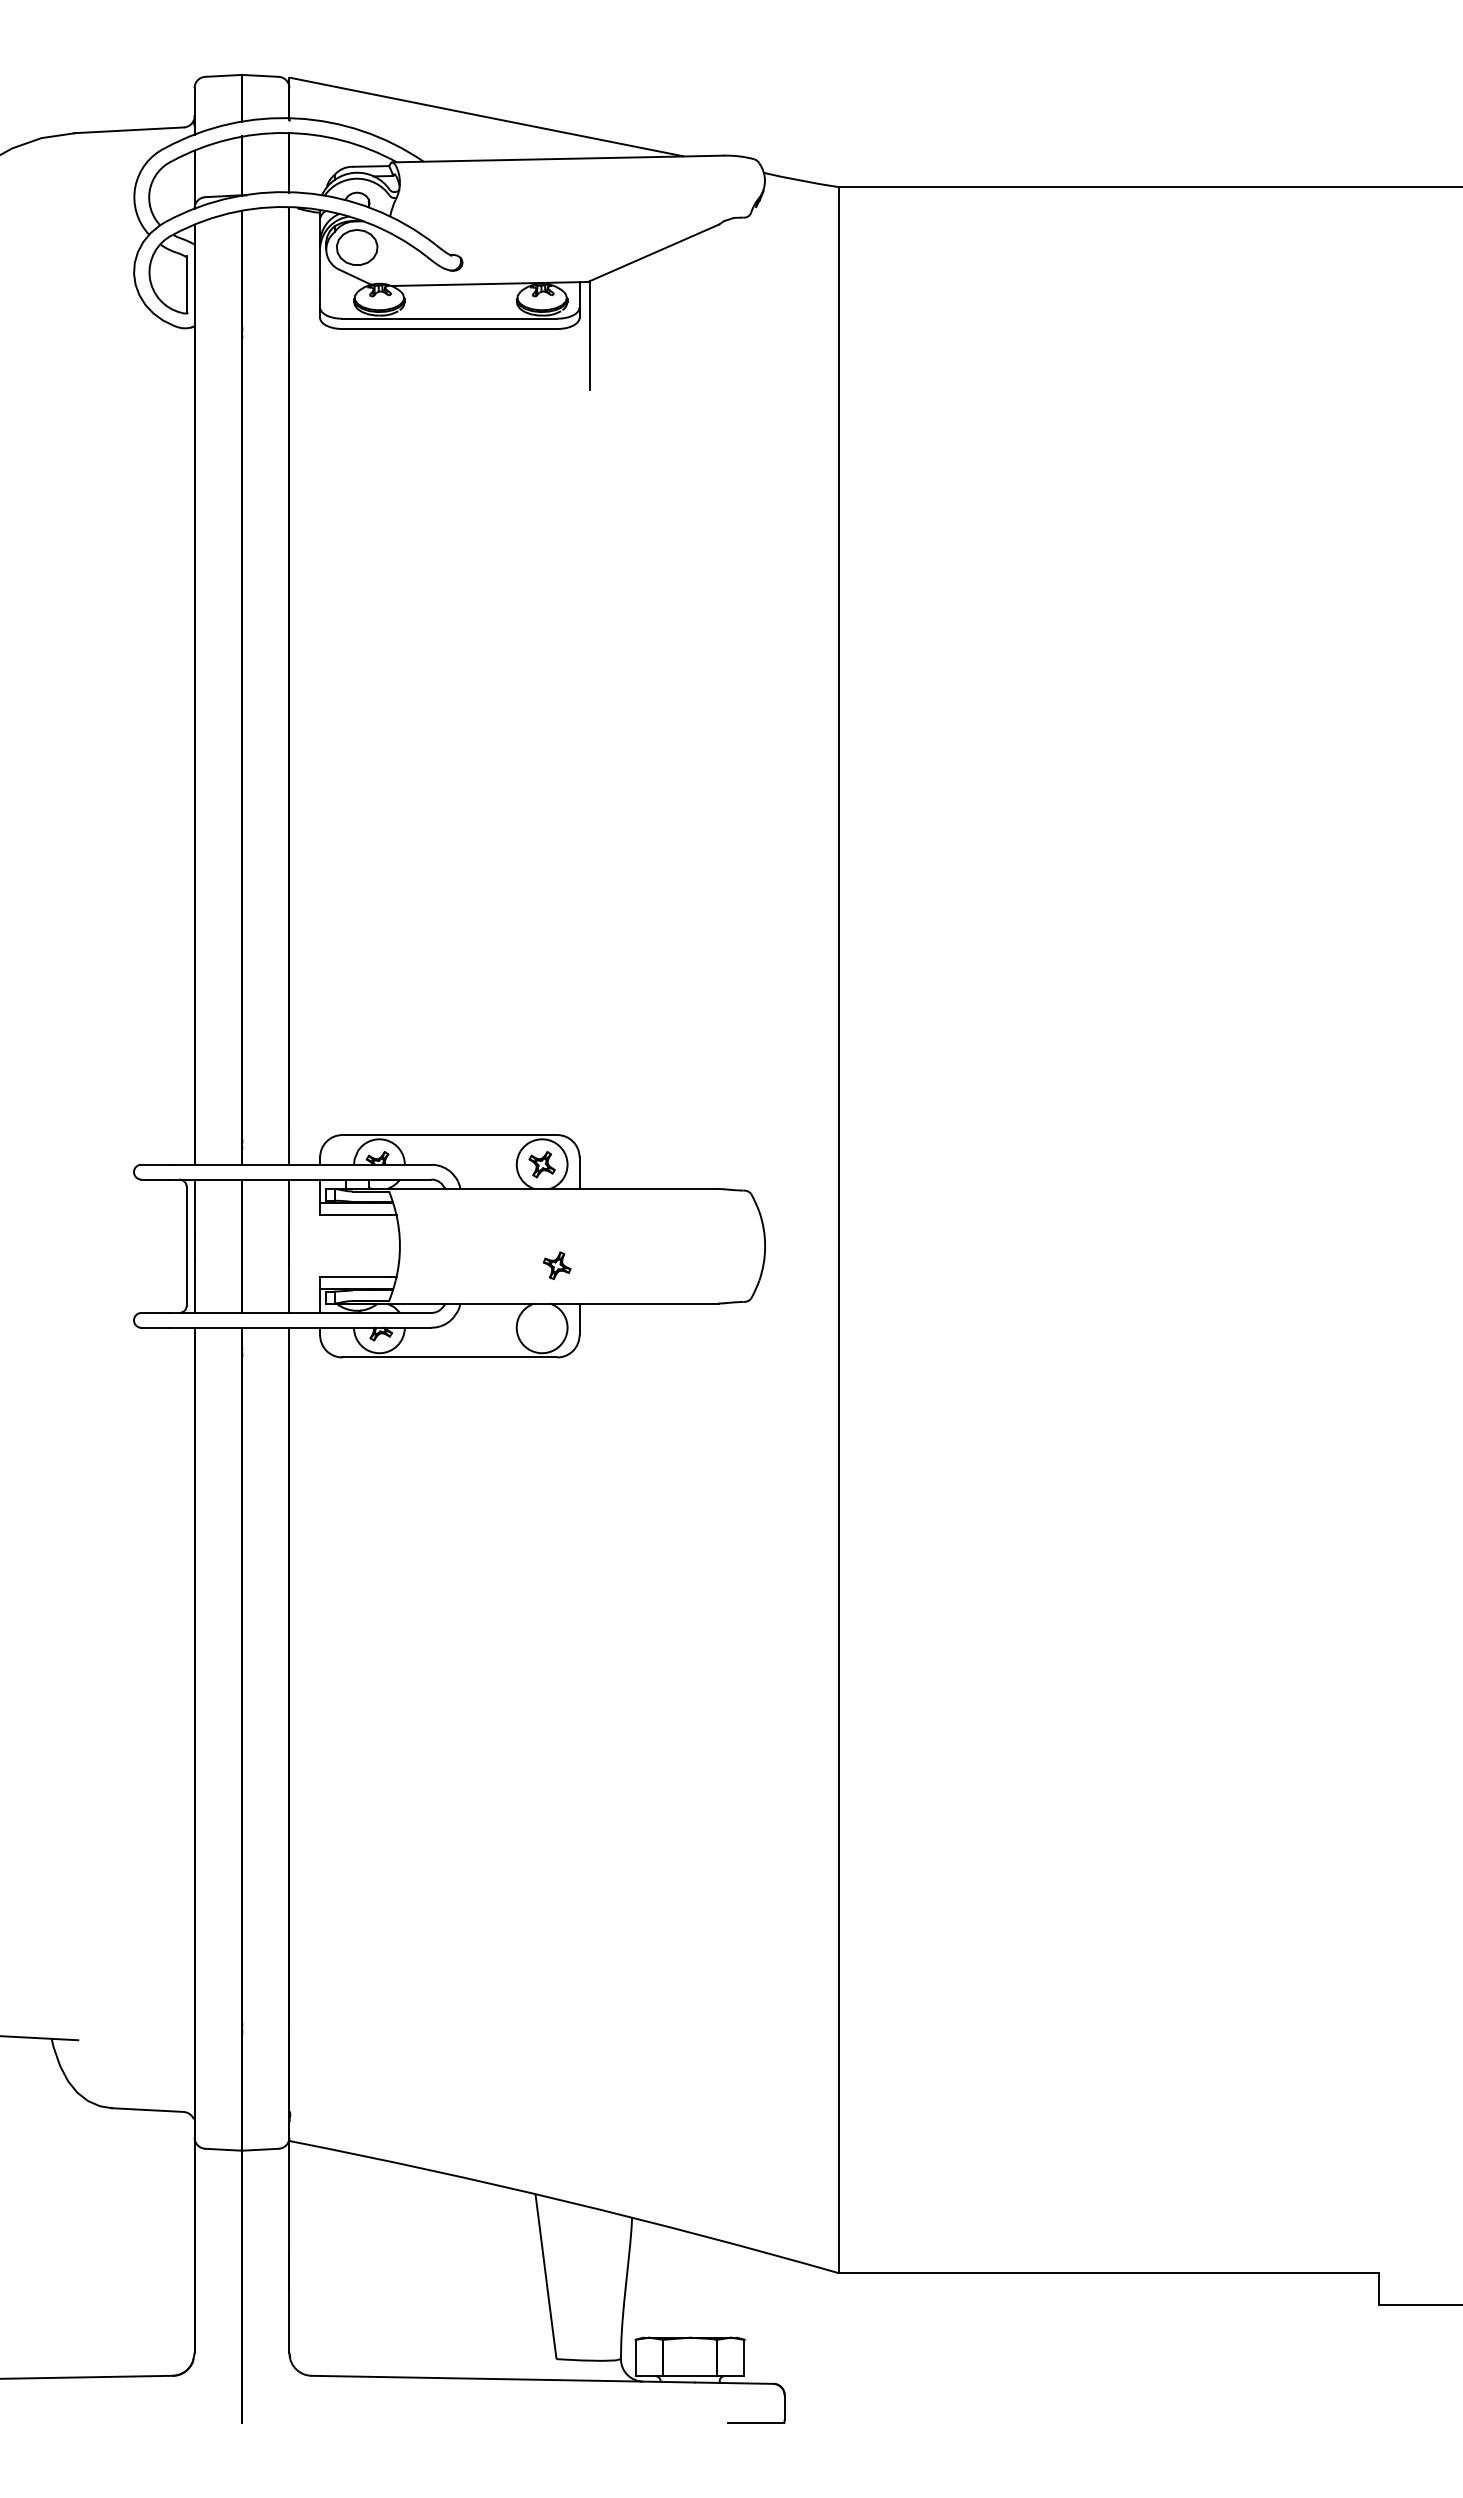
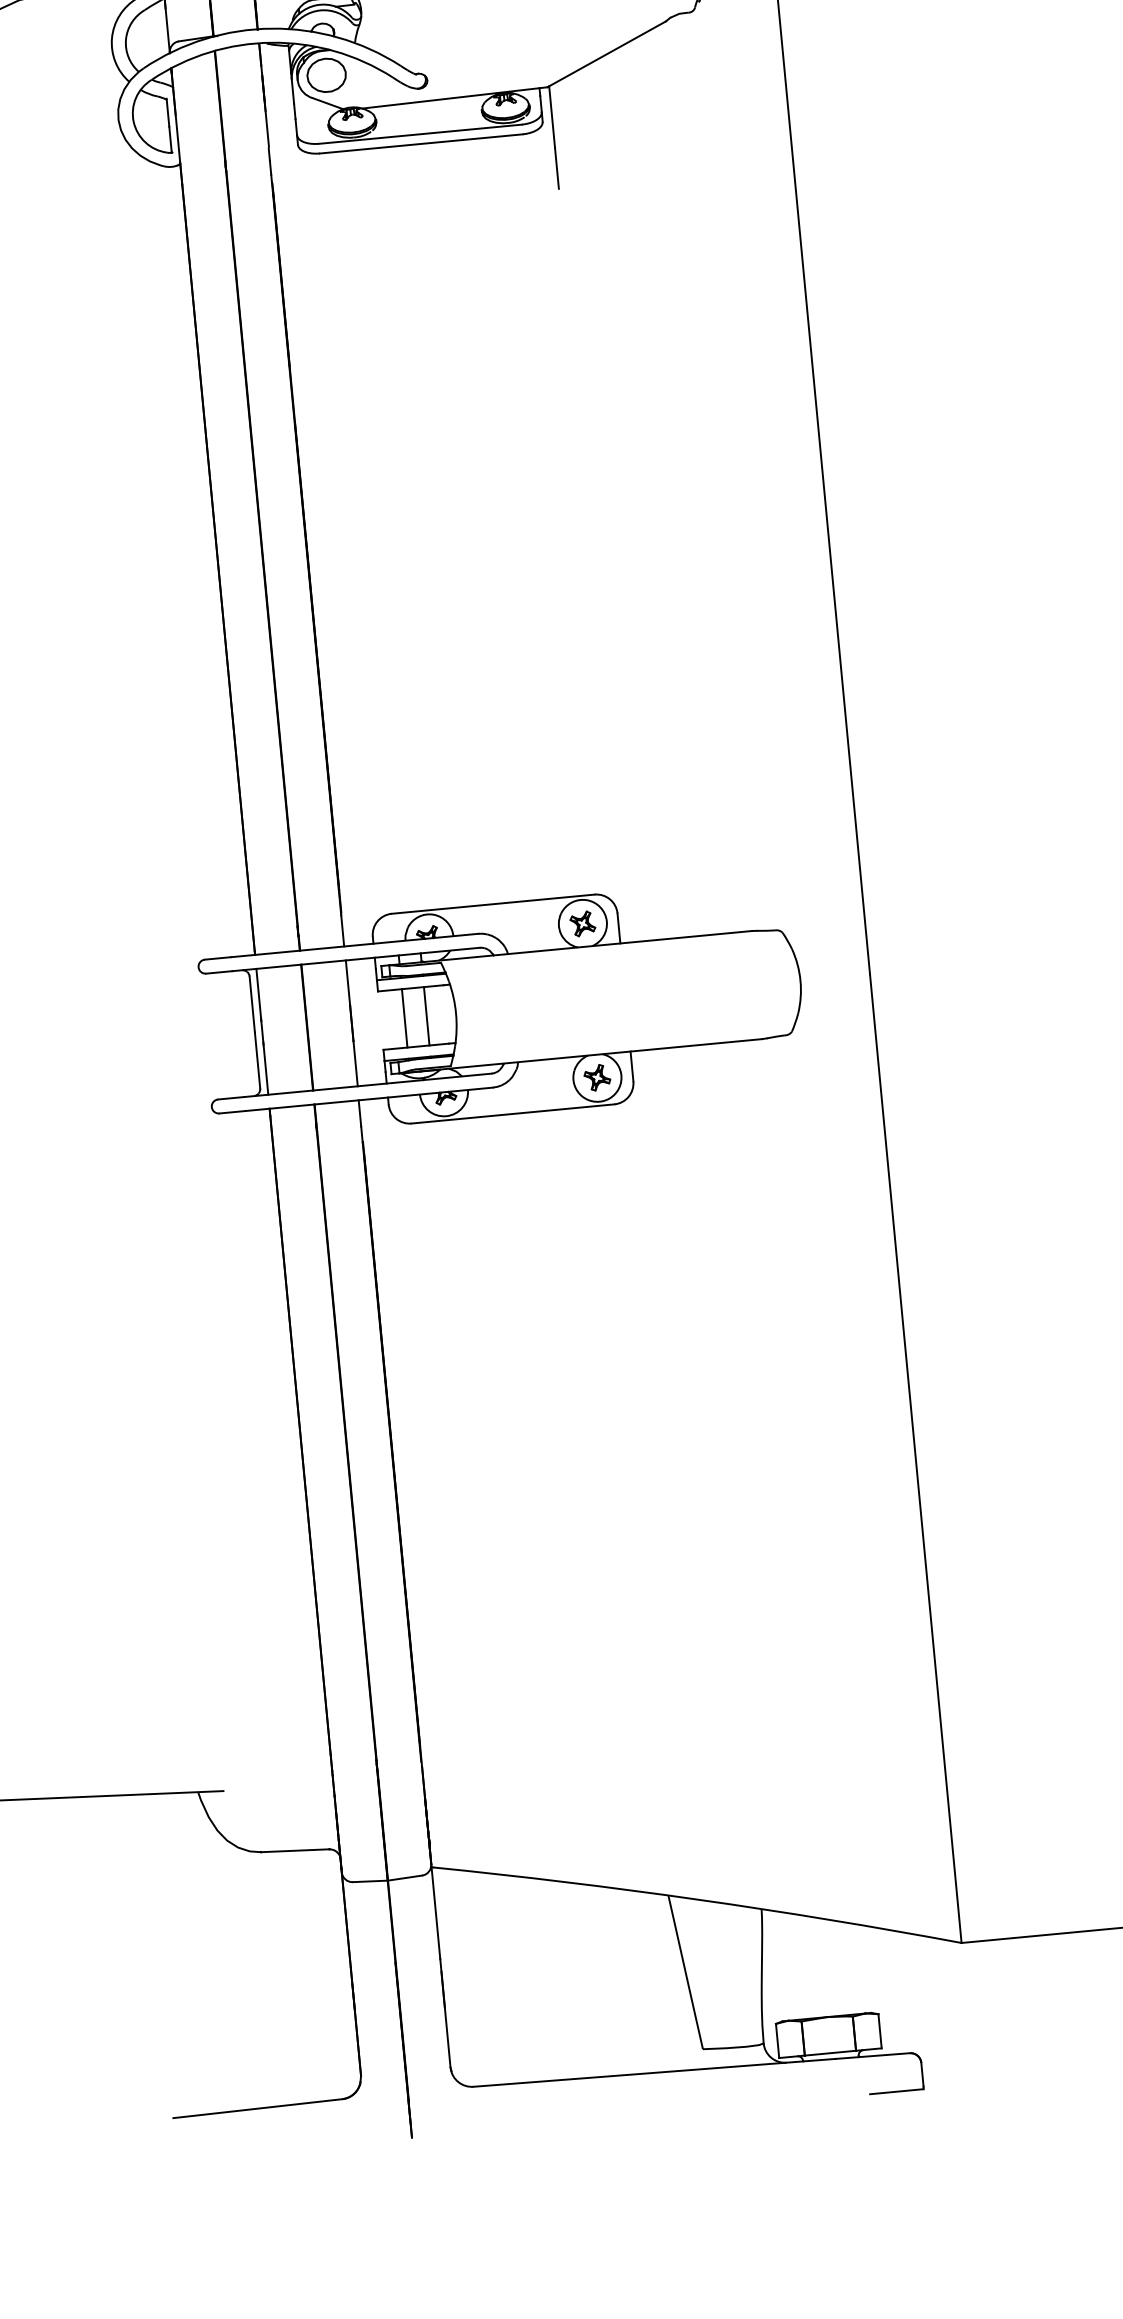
line: (345, 1246) -> (404, 1018), added
line: (368, 1246) -> (426, 1016), added
part: (557, 1265) -> (597, 1077), moved

